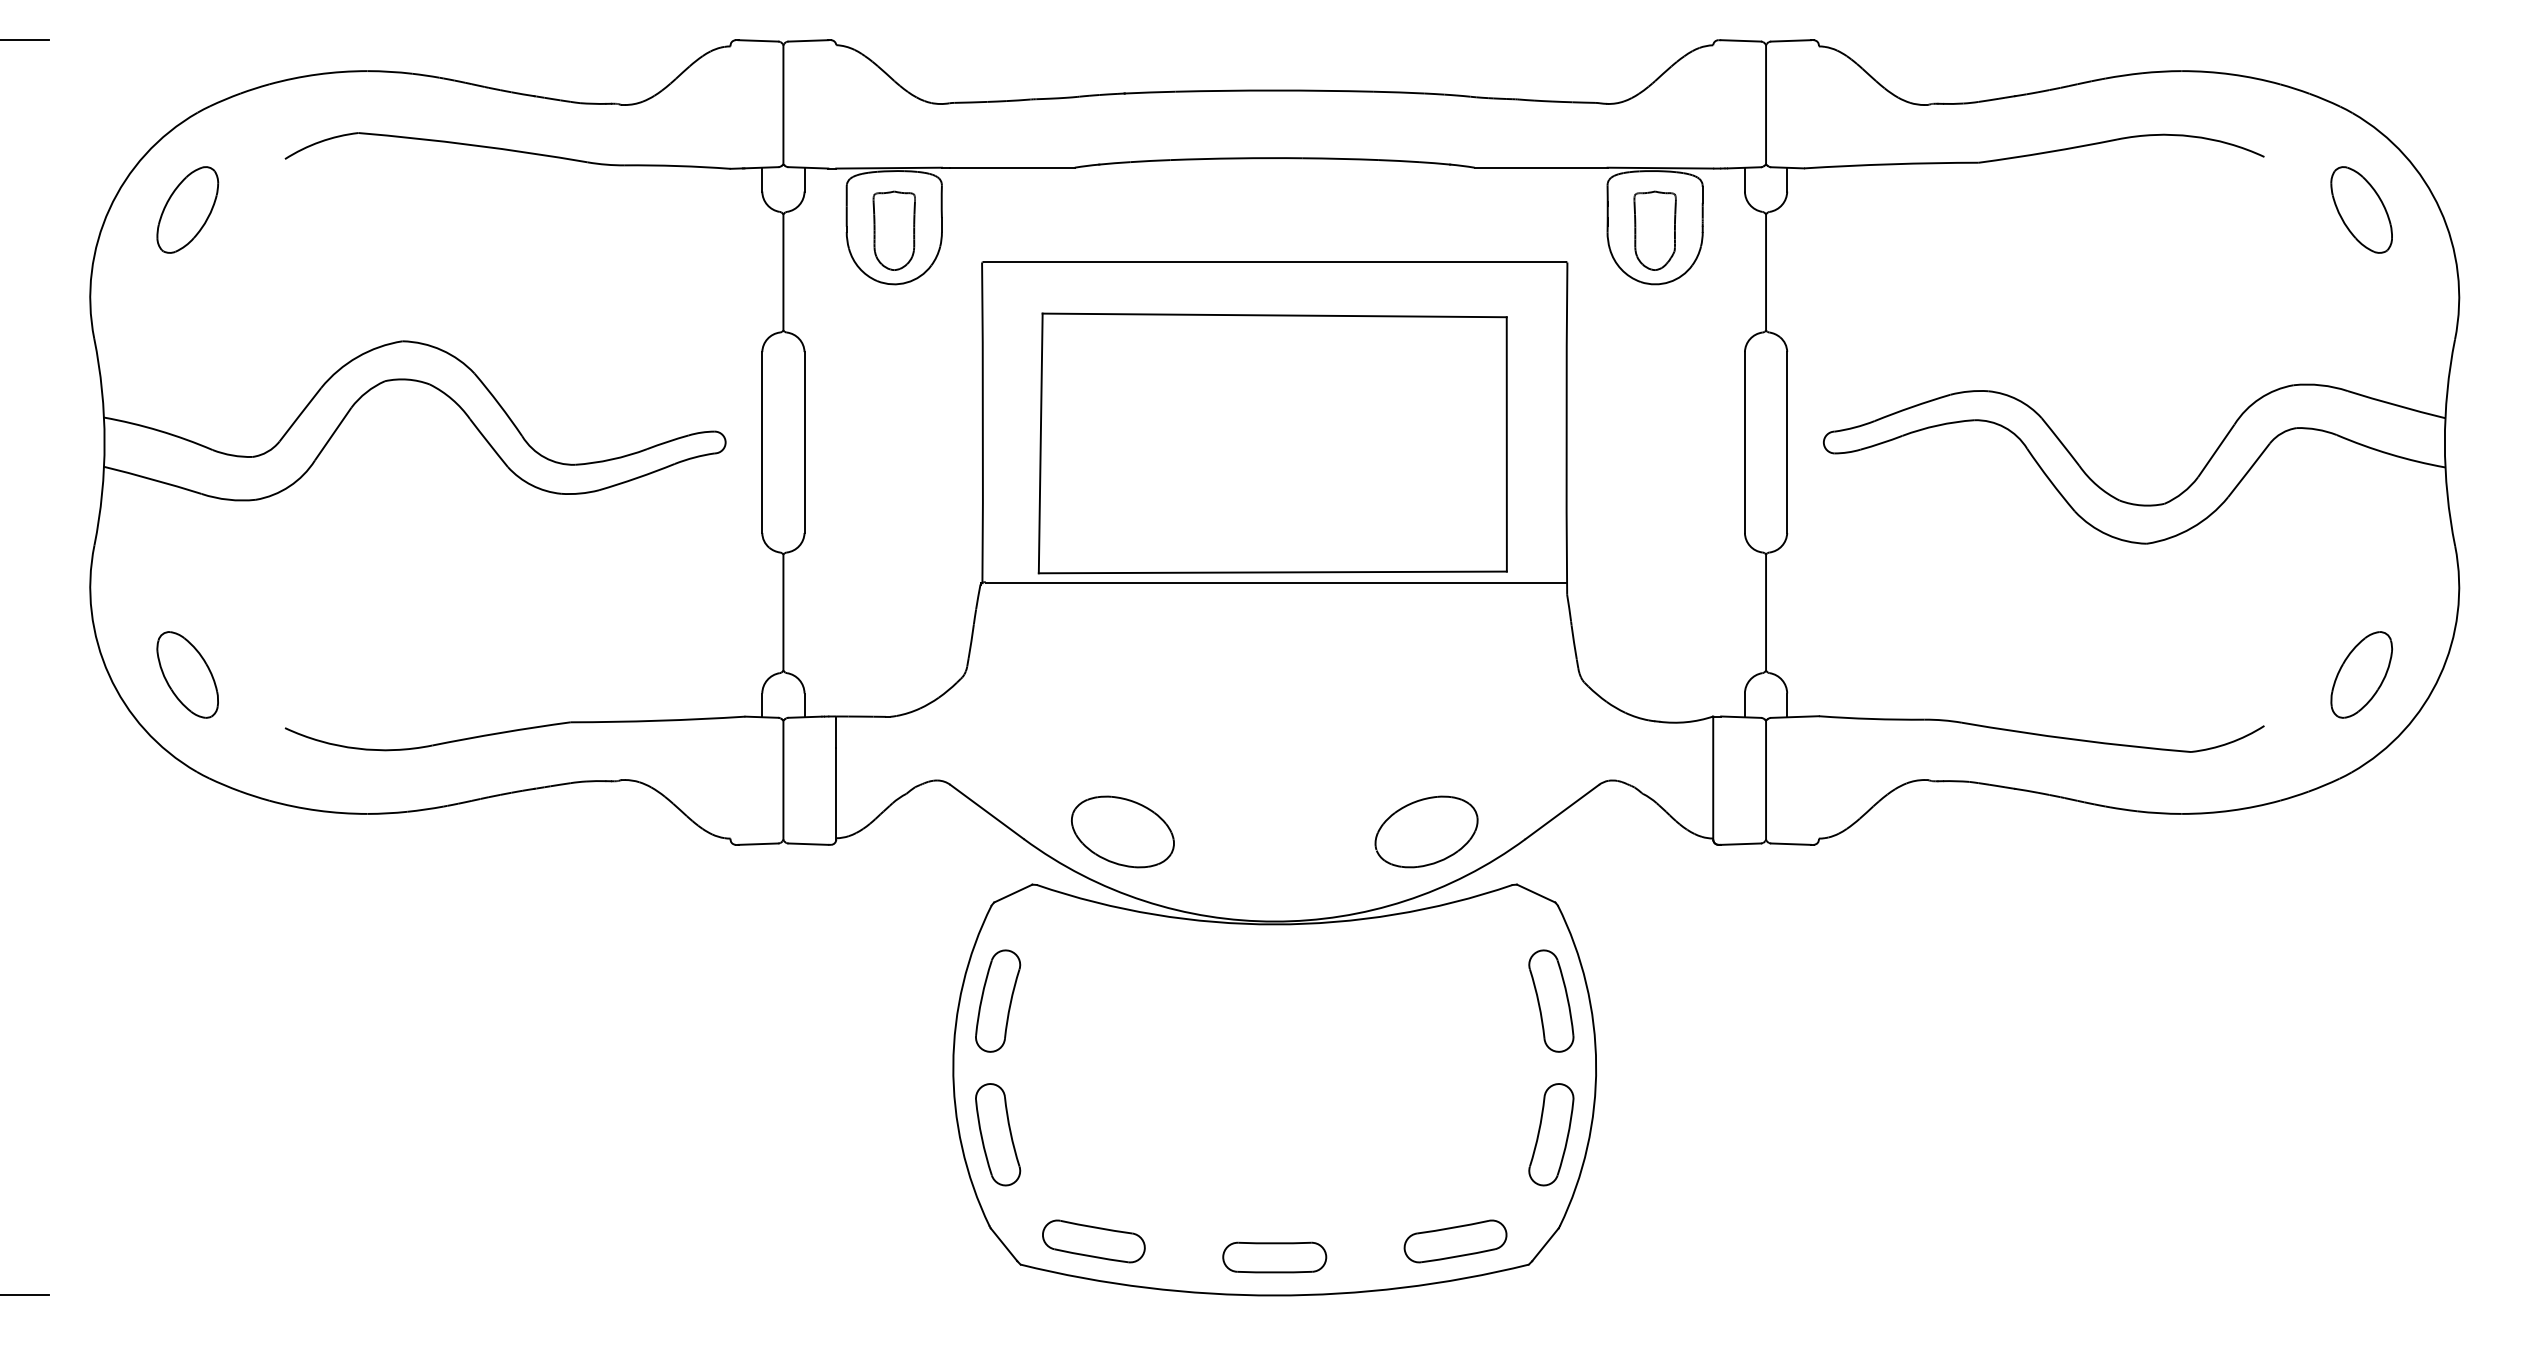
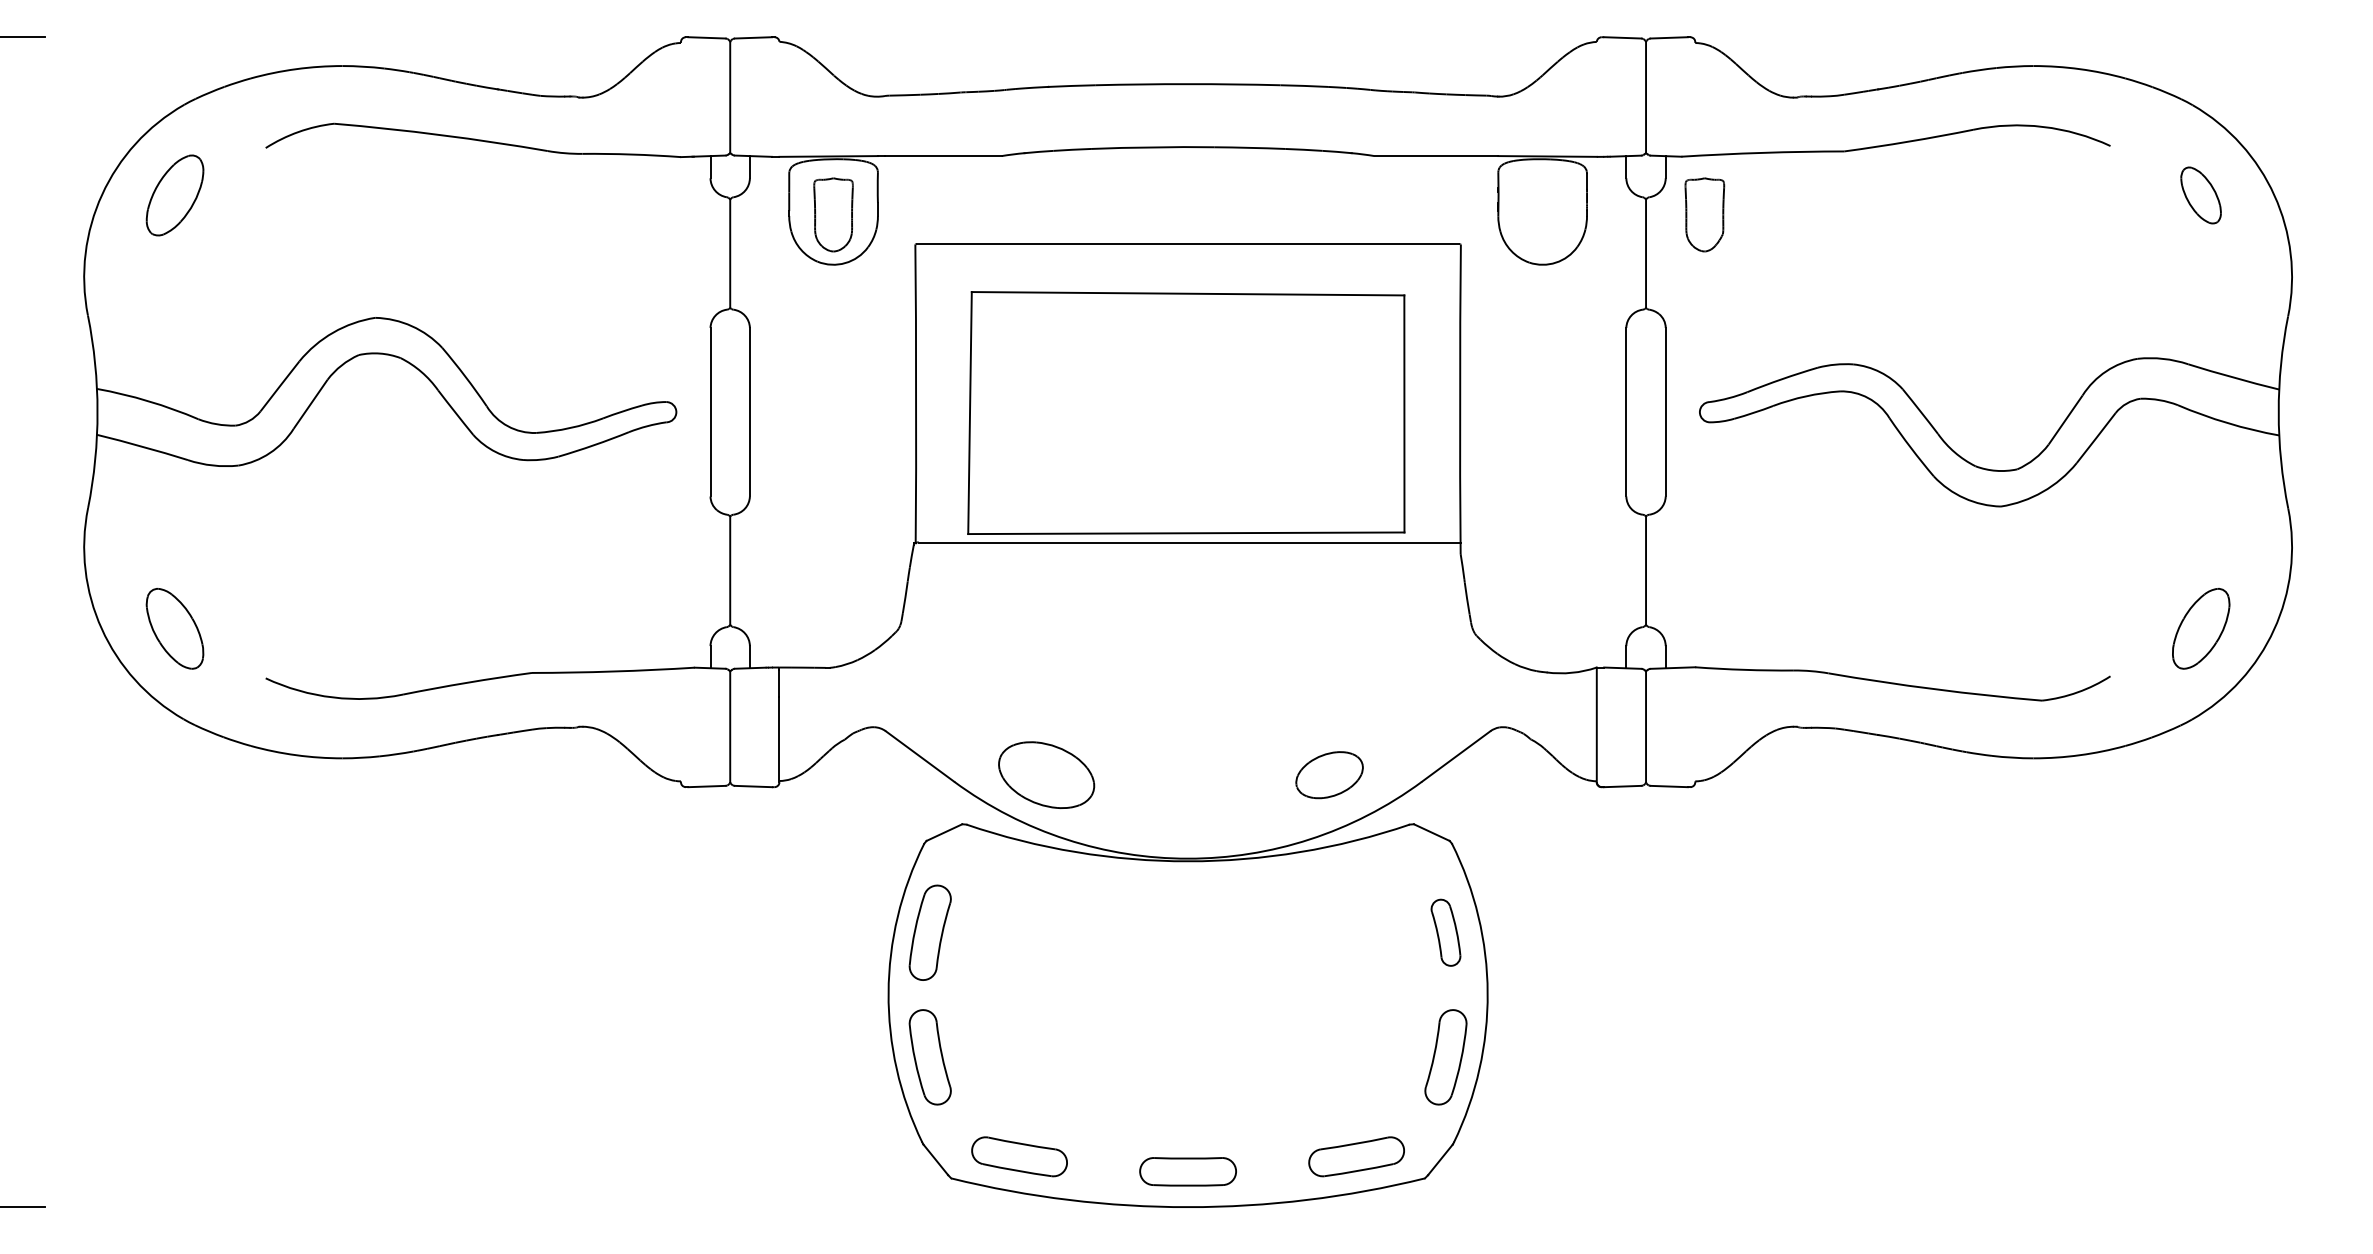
part: (2361, 209) -> (2200, 195), size x0.7
part: (1654, 230) -> (1704, 214), moved
part: (1426, 831) -> (1329, 774), size x0.7
part: (1551, 1000) -> (1446, 932), size x0.7

